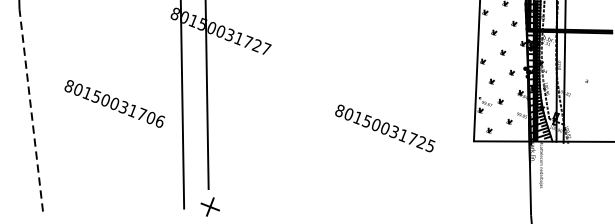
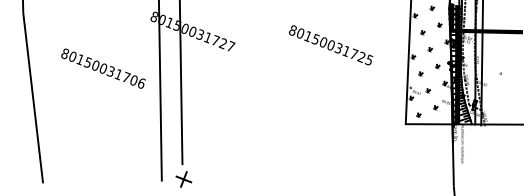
text: (114, 103) -> (103, 68), moved
line: (31, 110) -> (33, 98), dashed -> solid
text: (385, 128) -> (331, 45), moved

